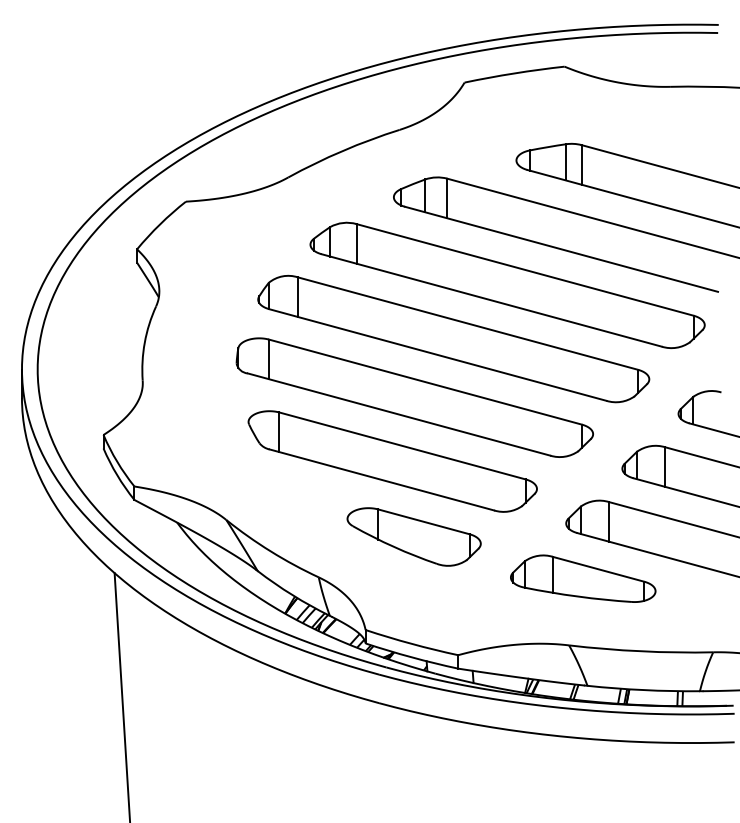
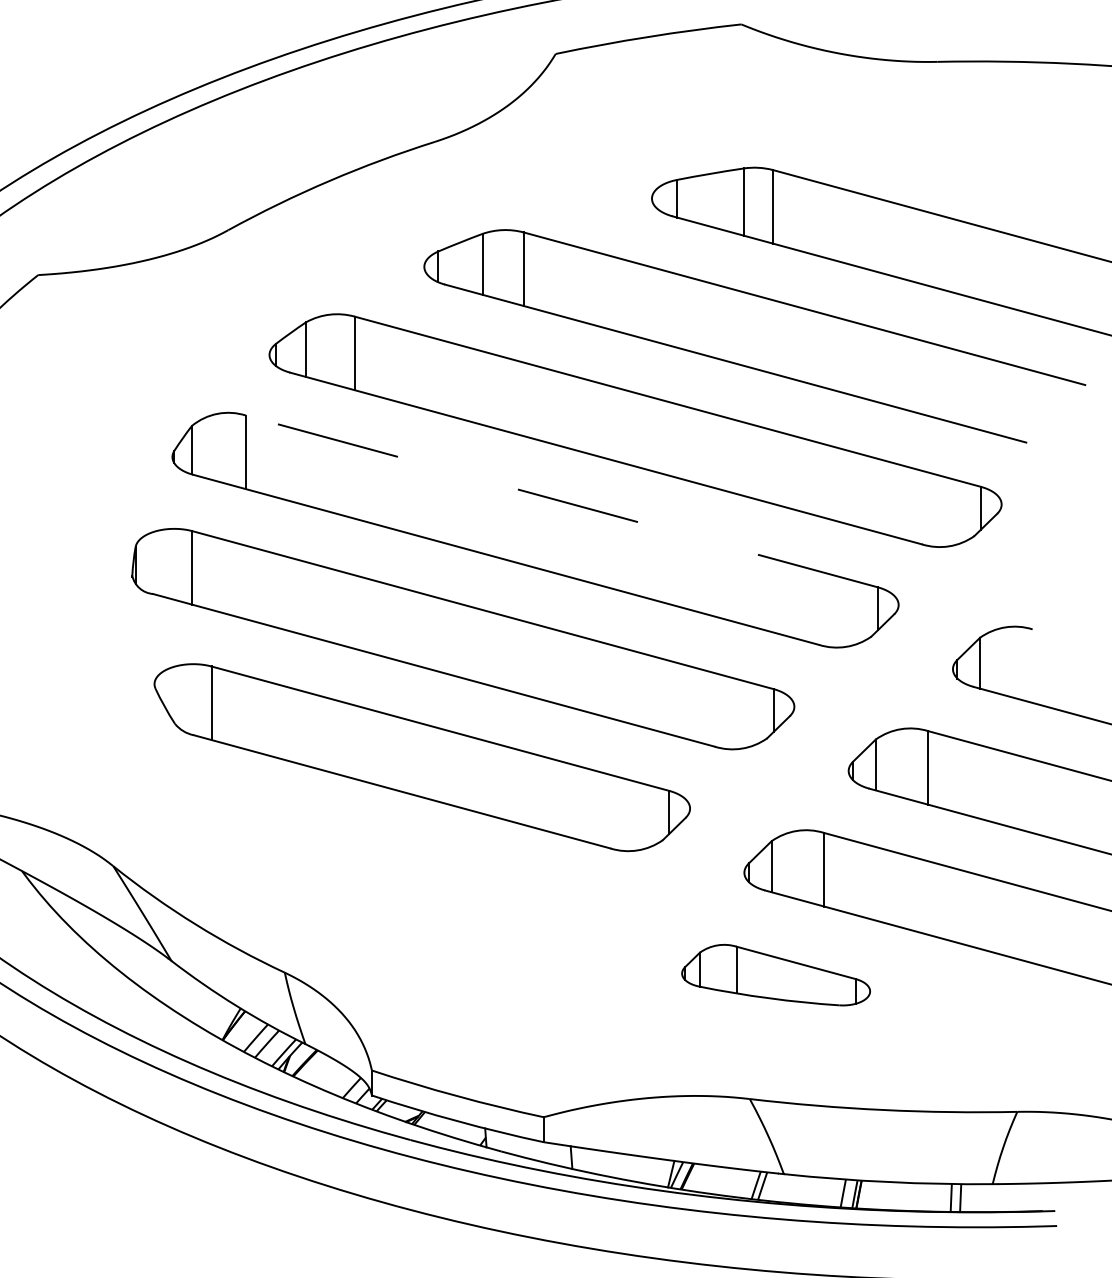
line: (467, 323) -> (561, 501), solid -> dashed
part: (413, 536) -> (460, 896), removed
part: (583, 578) -> (776, 974), size x0.7

